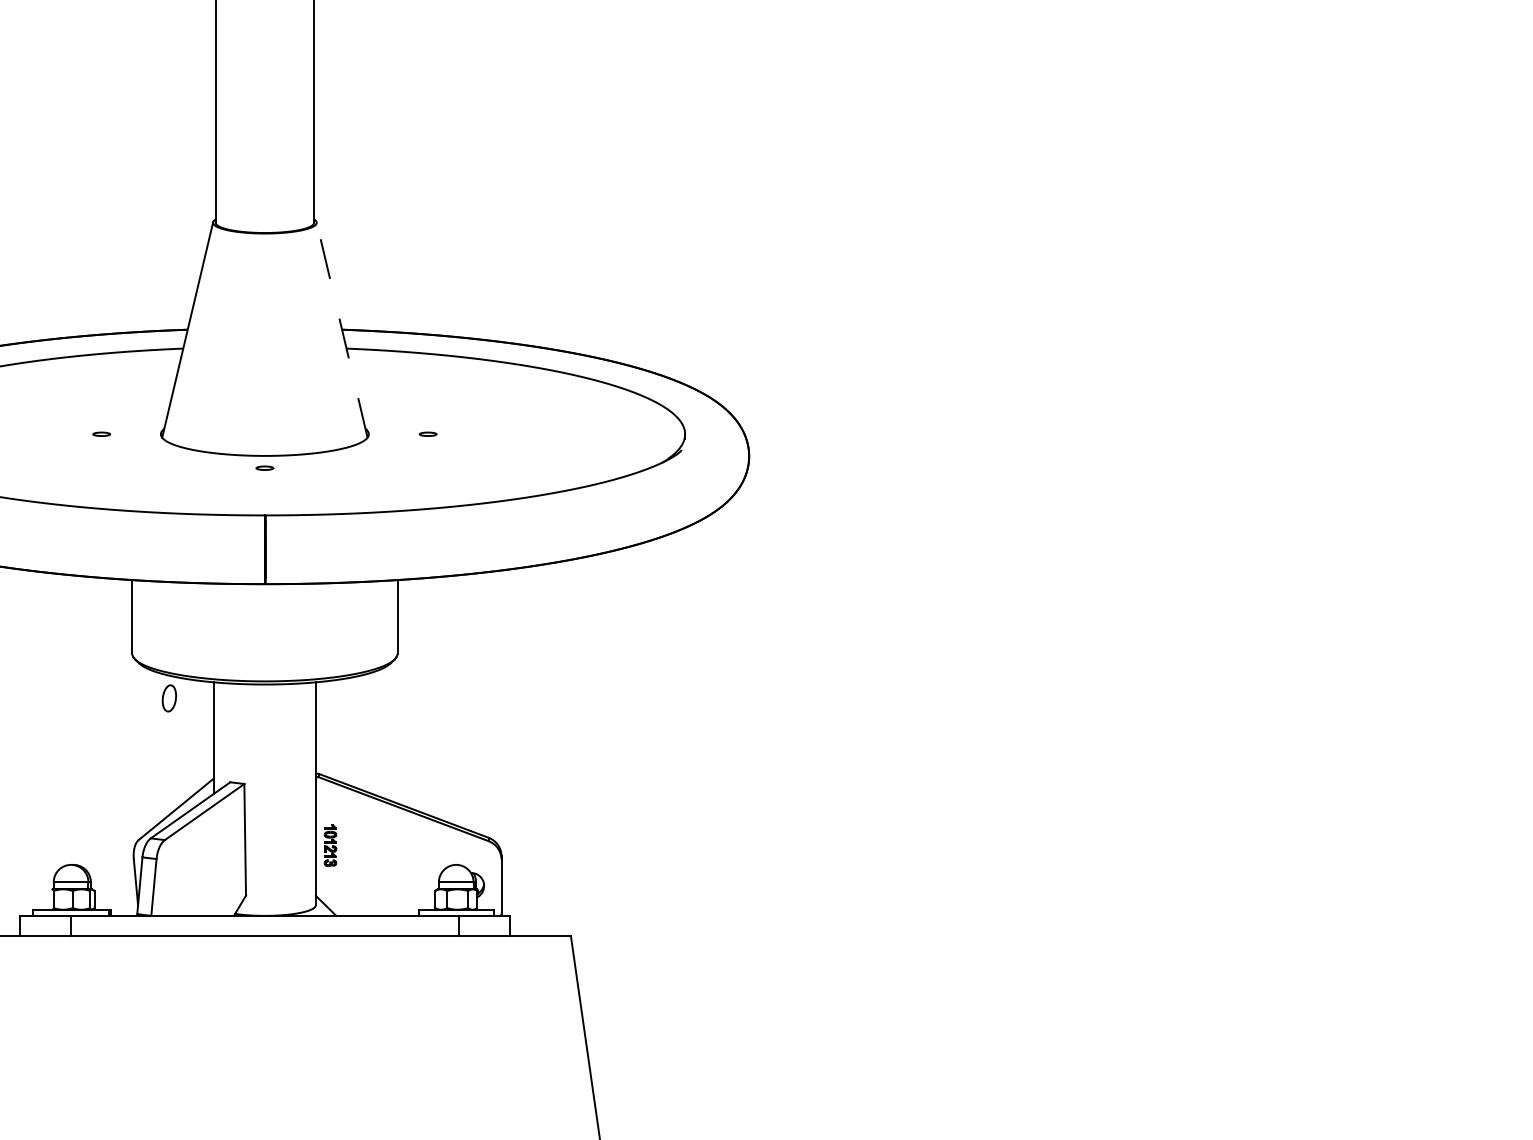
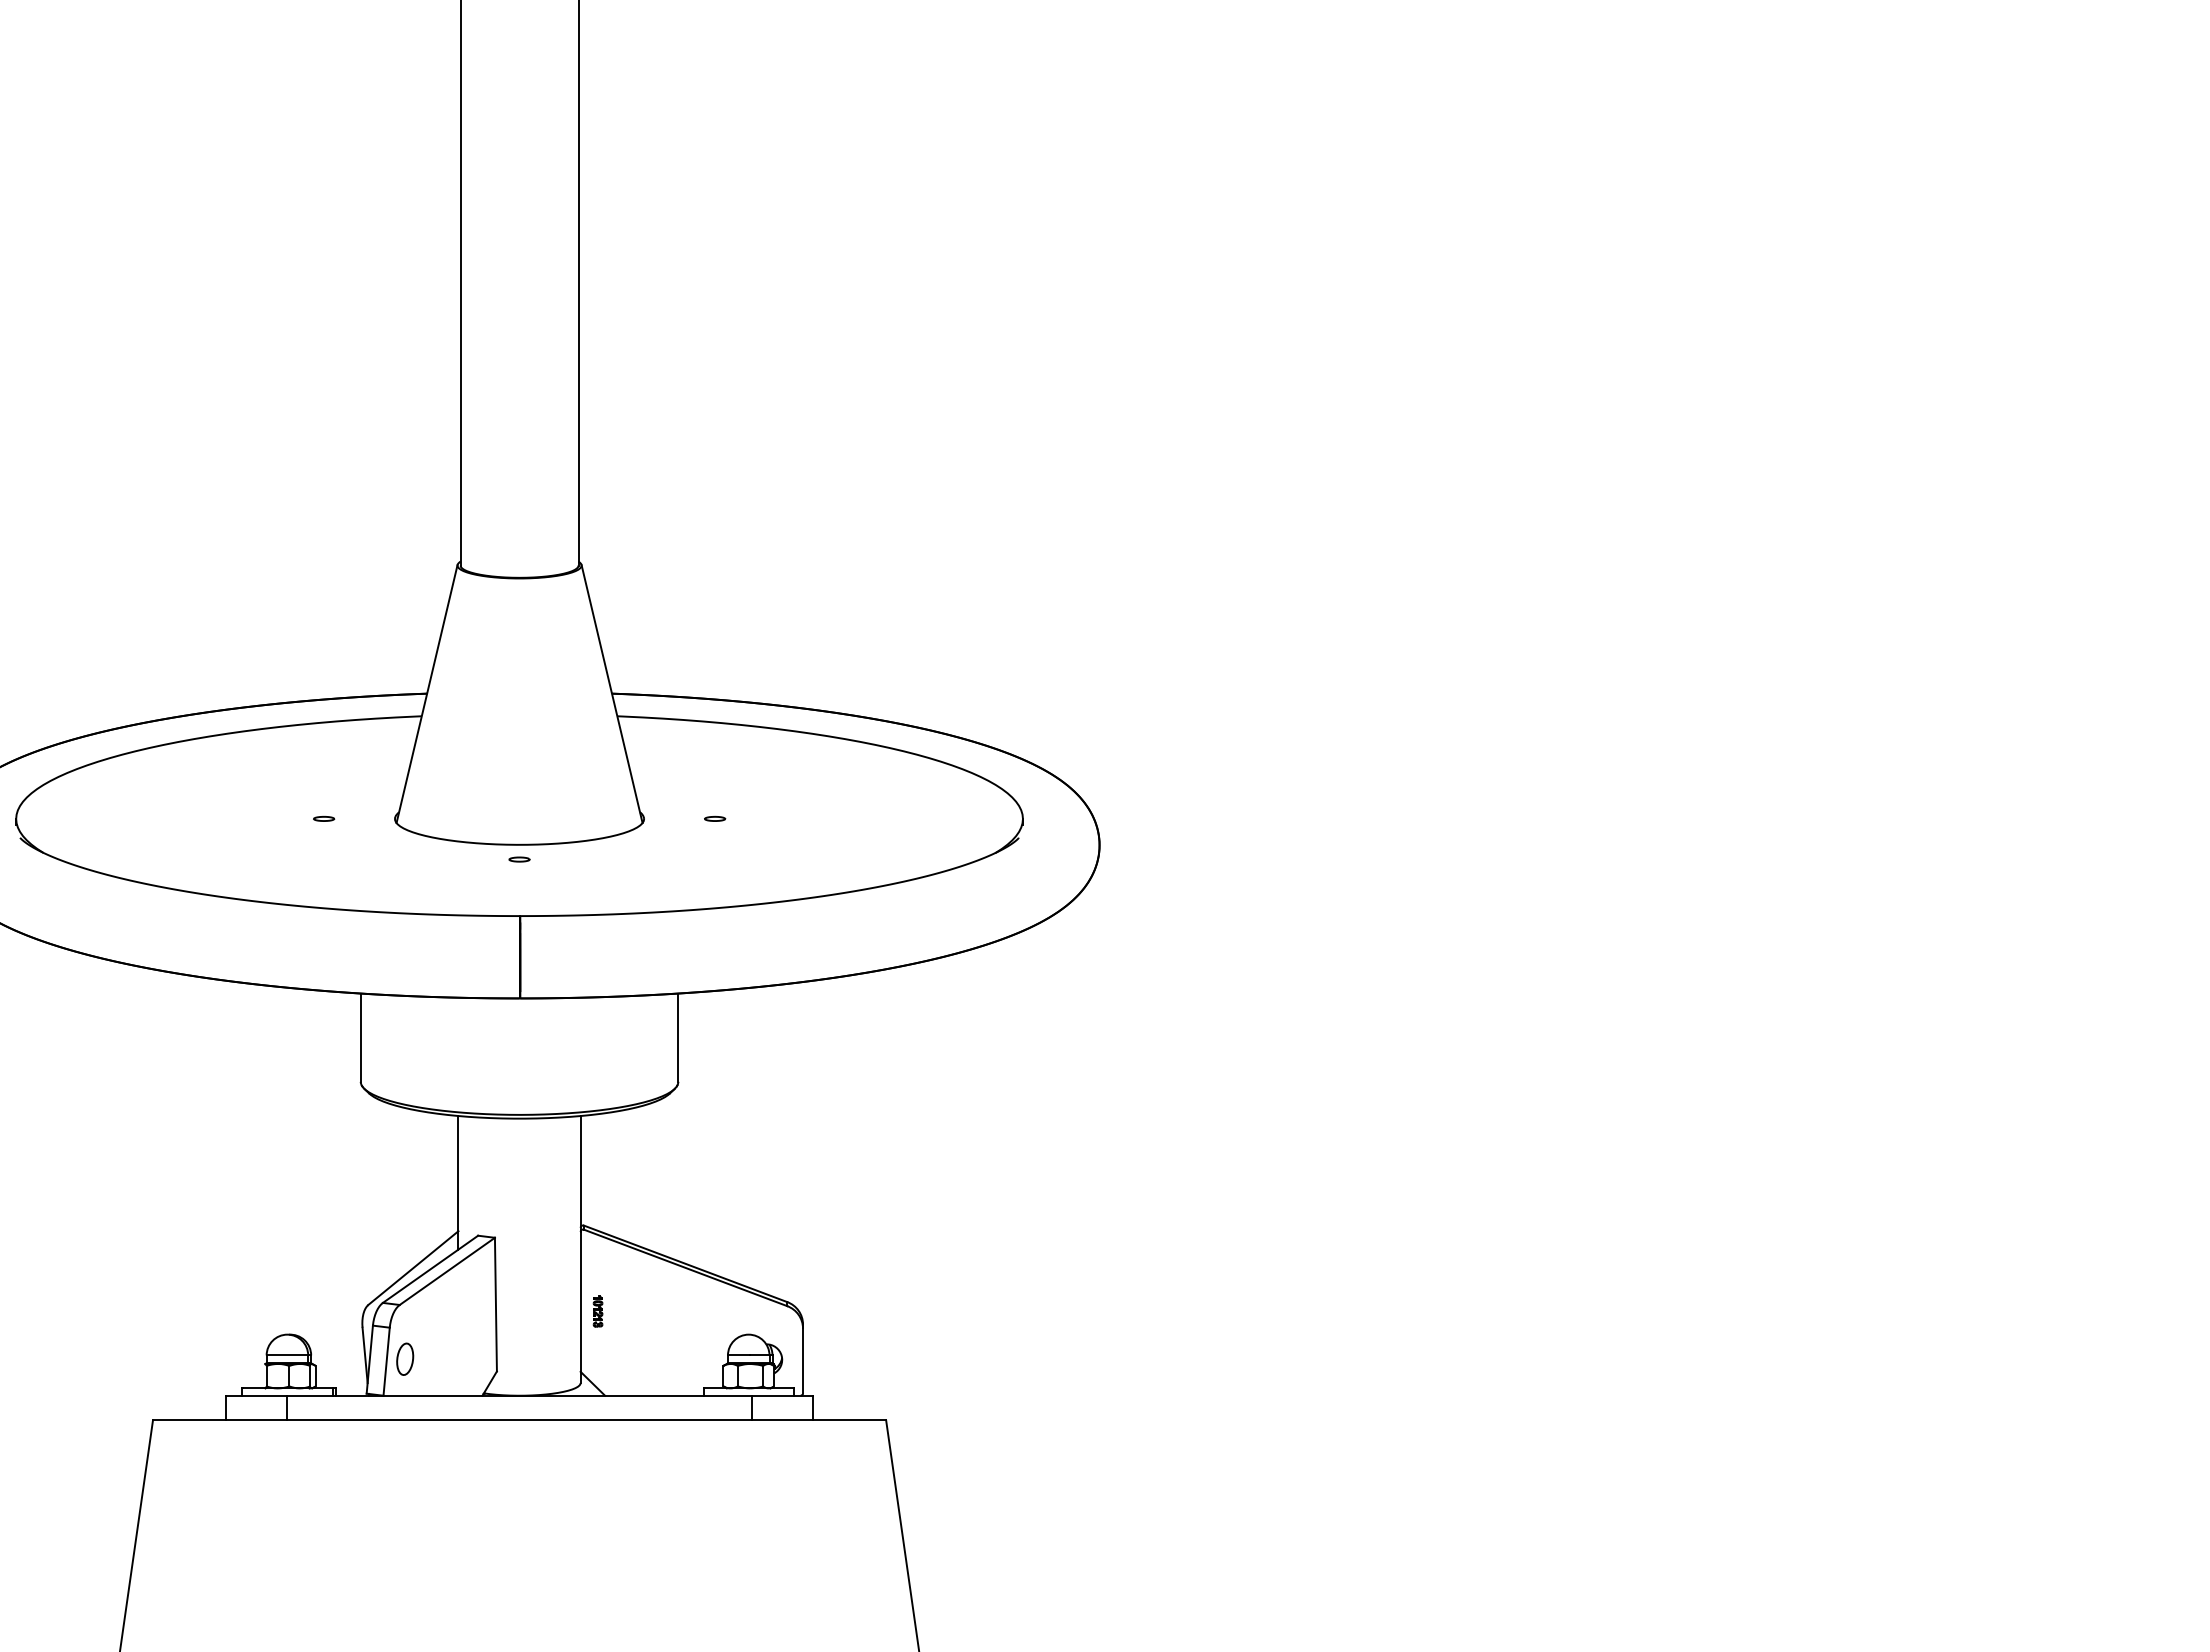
line: (342, 330) -> (612, 694), dashed -> solid
part: (169, 697) -> (405, 1358), moved
part: (329, 845) -> (597, 1311), size x0.62

